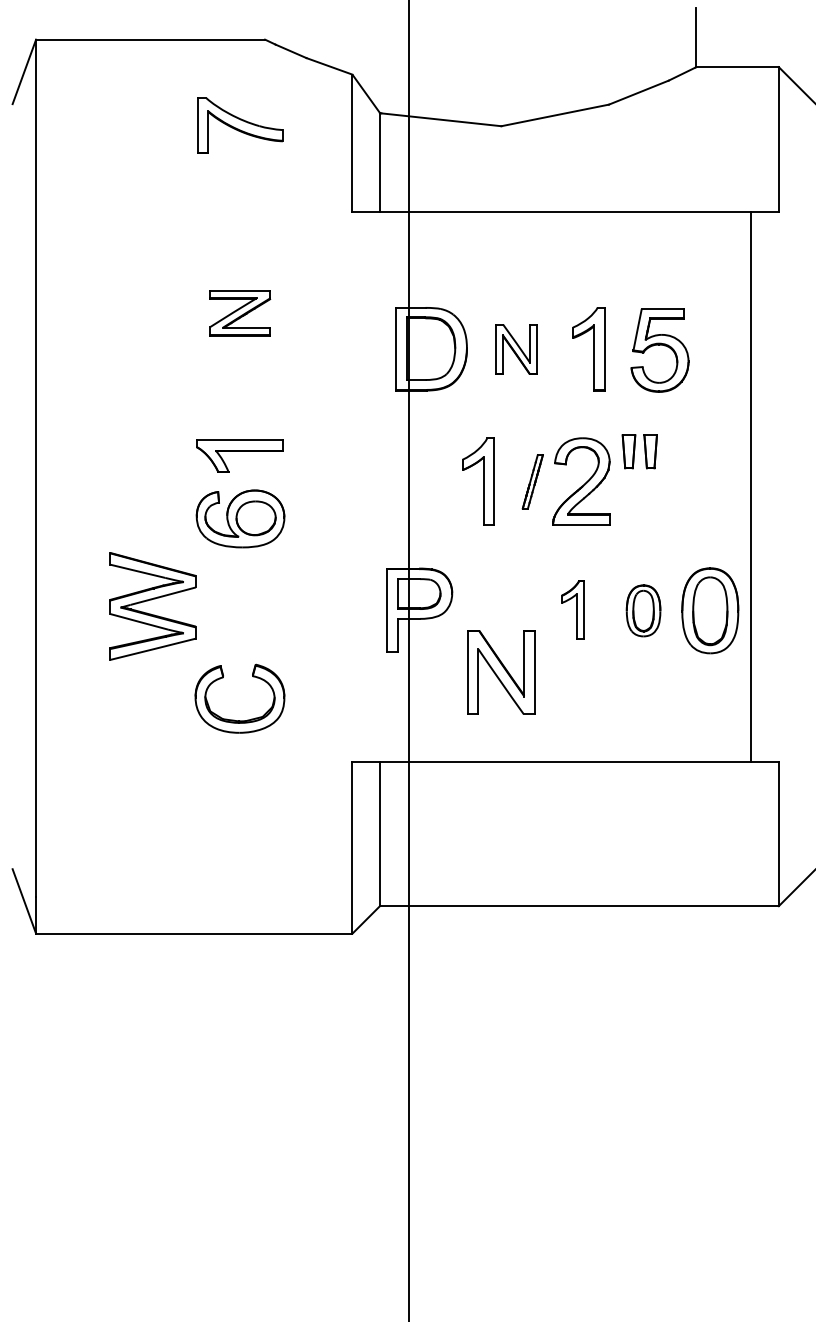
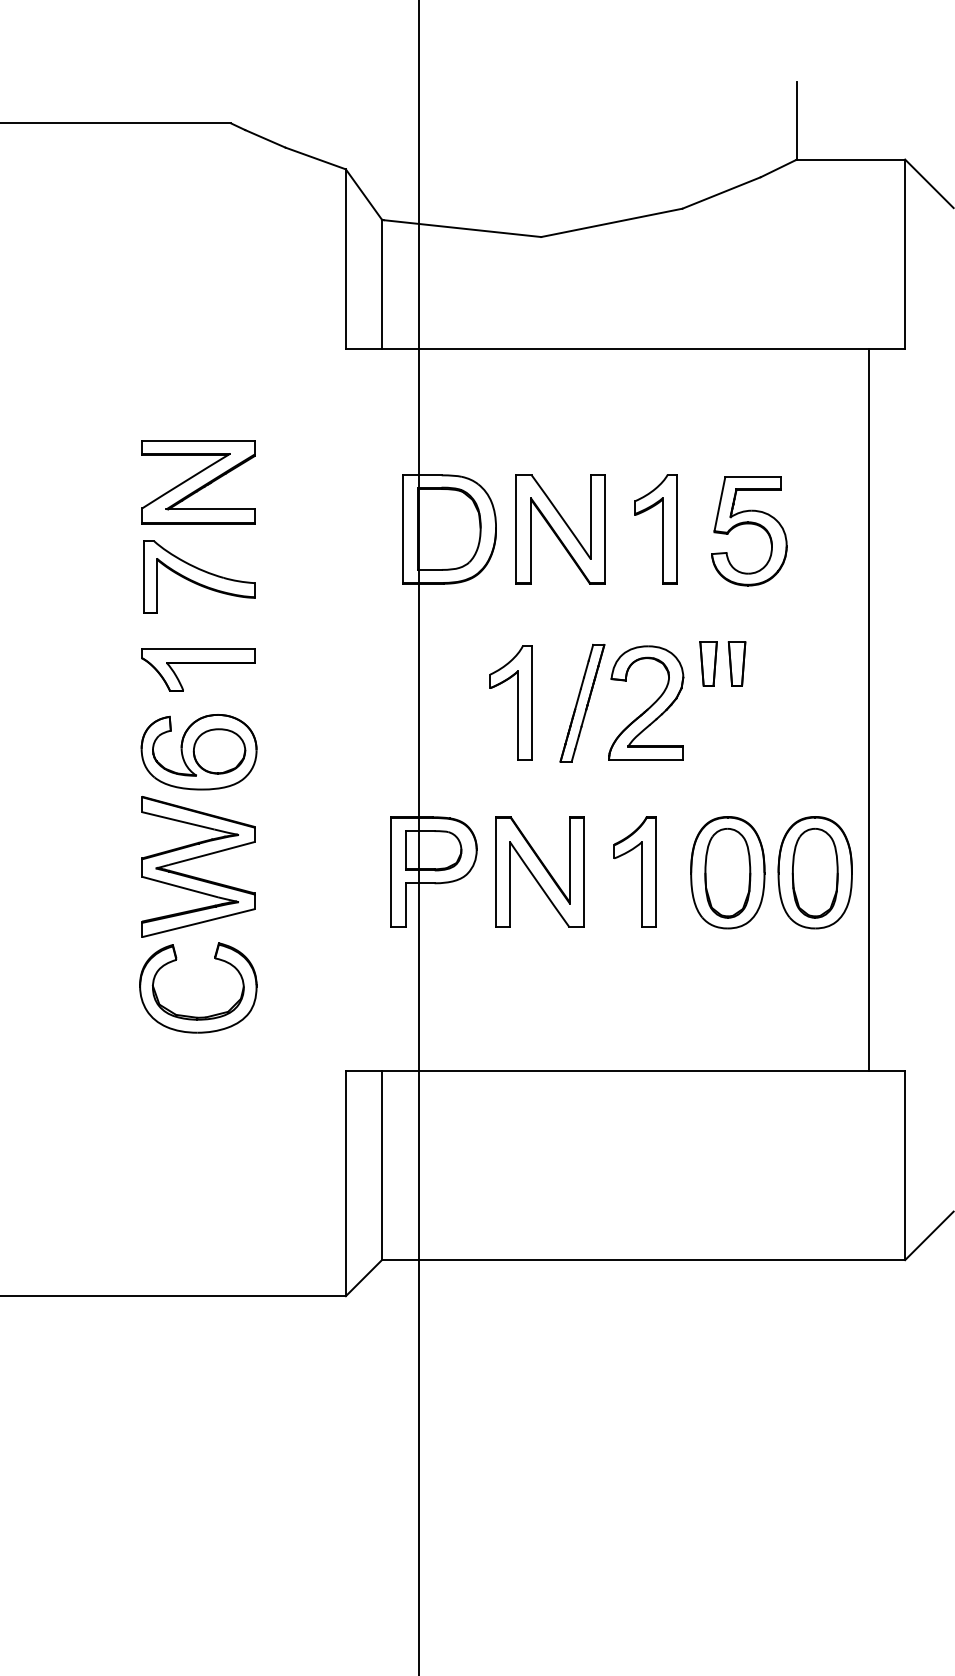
part: (240, 125) -> (199, 577), moved
part: (239, 313) -> (197, 482), size x1.43
part: (516, 349) -> (561, 529), size x1.67
part: (532, 481) -> (582, 703), size x1.67
part: (151, 600) -> (196, 859), moved
part: (572, 609) -> (634, 870), size x1.43
part: (643, 610) -> (727, 872), size x1.67
part: (501, 672) -> (540, 872), moved

